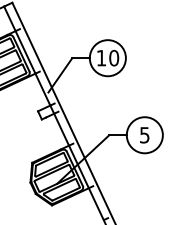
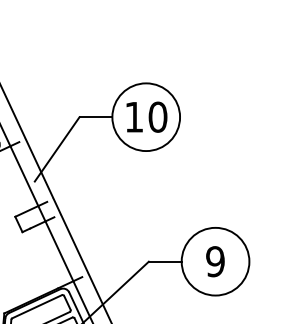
text: (144, 135) -> (214, 262), 5 -> 9

